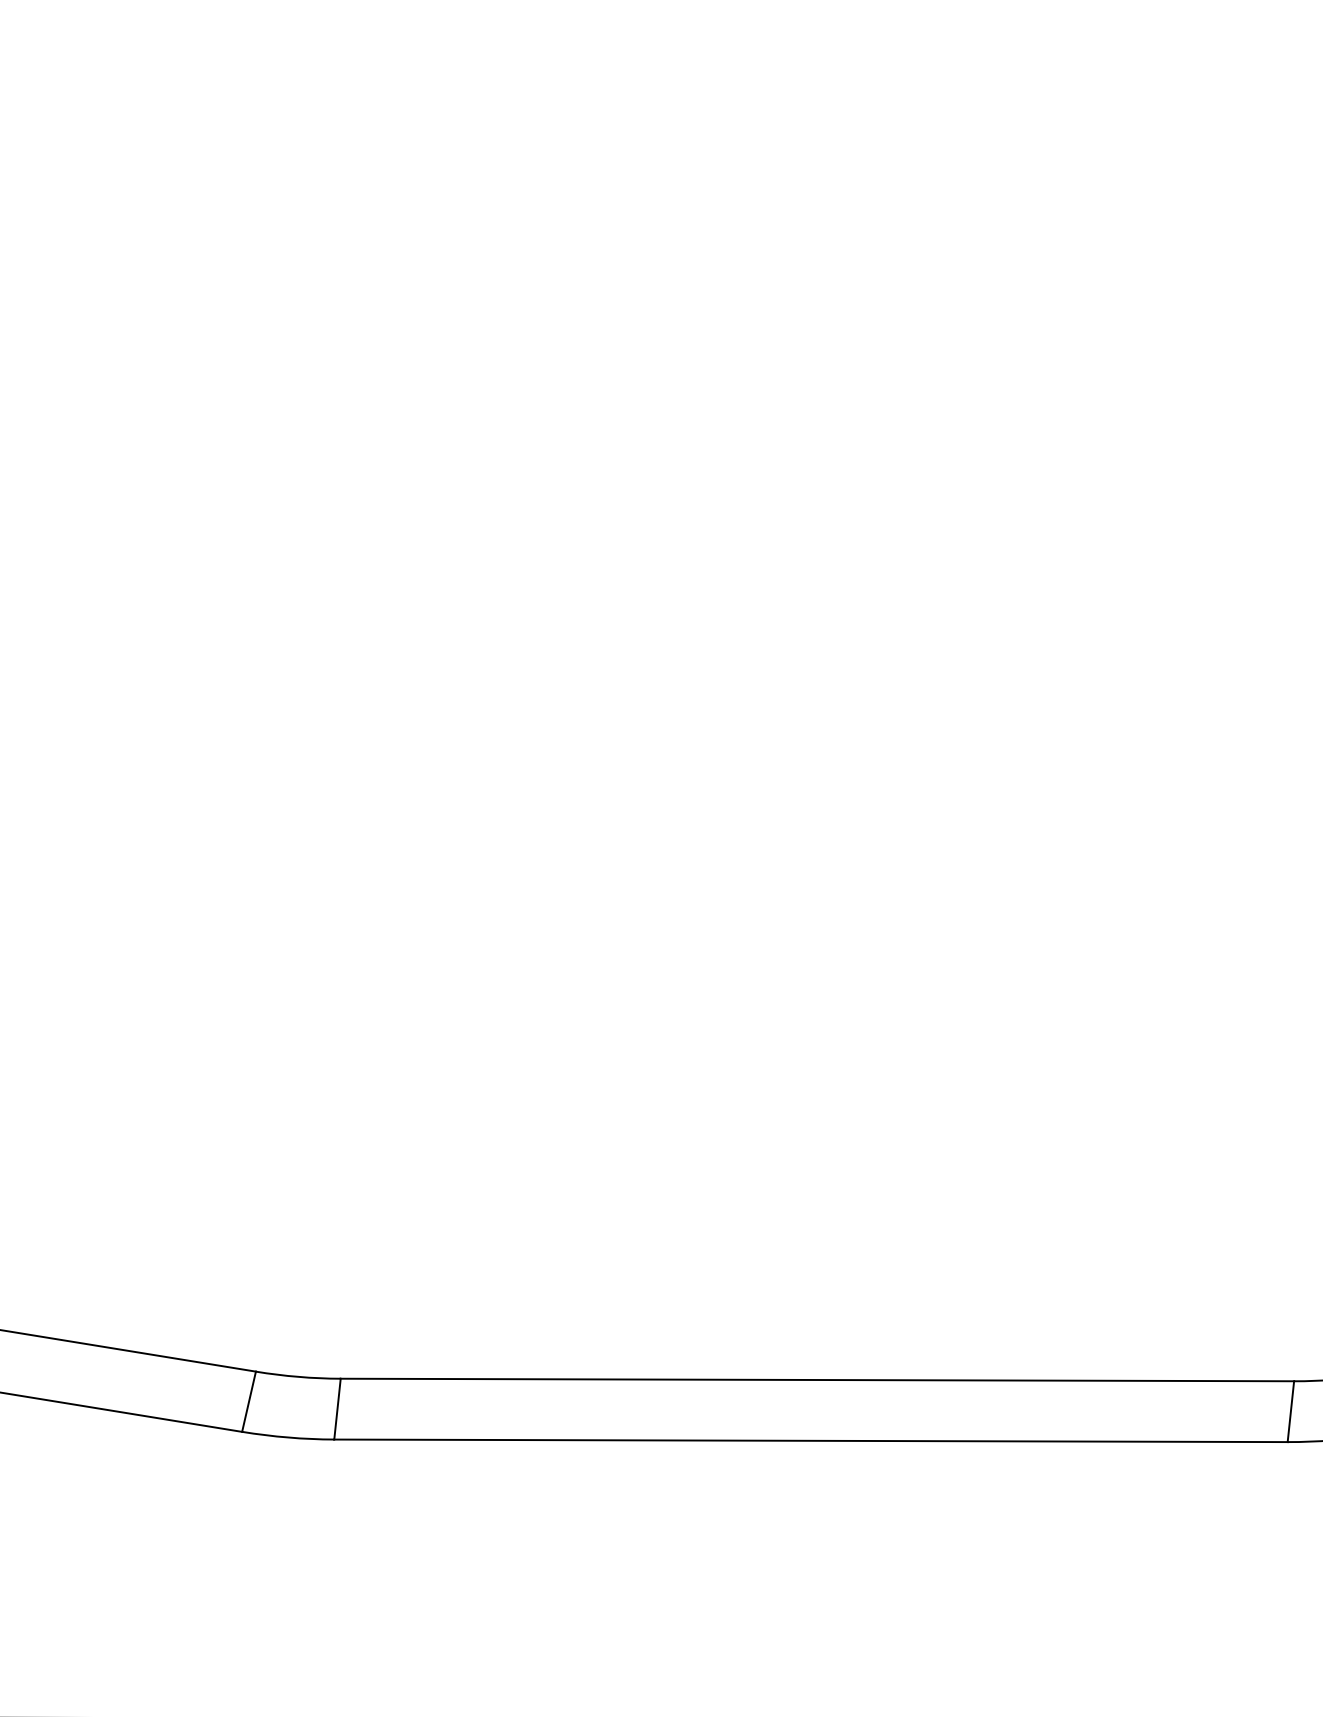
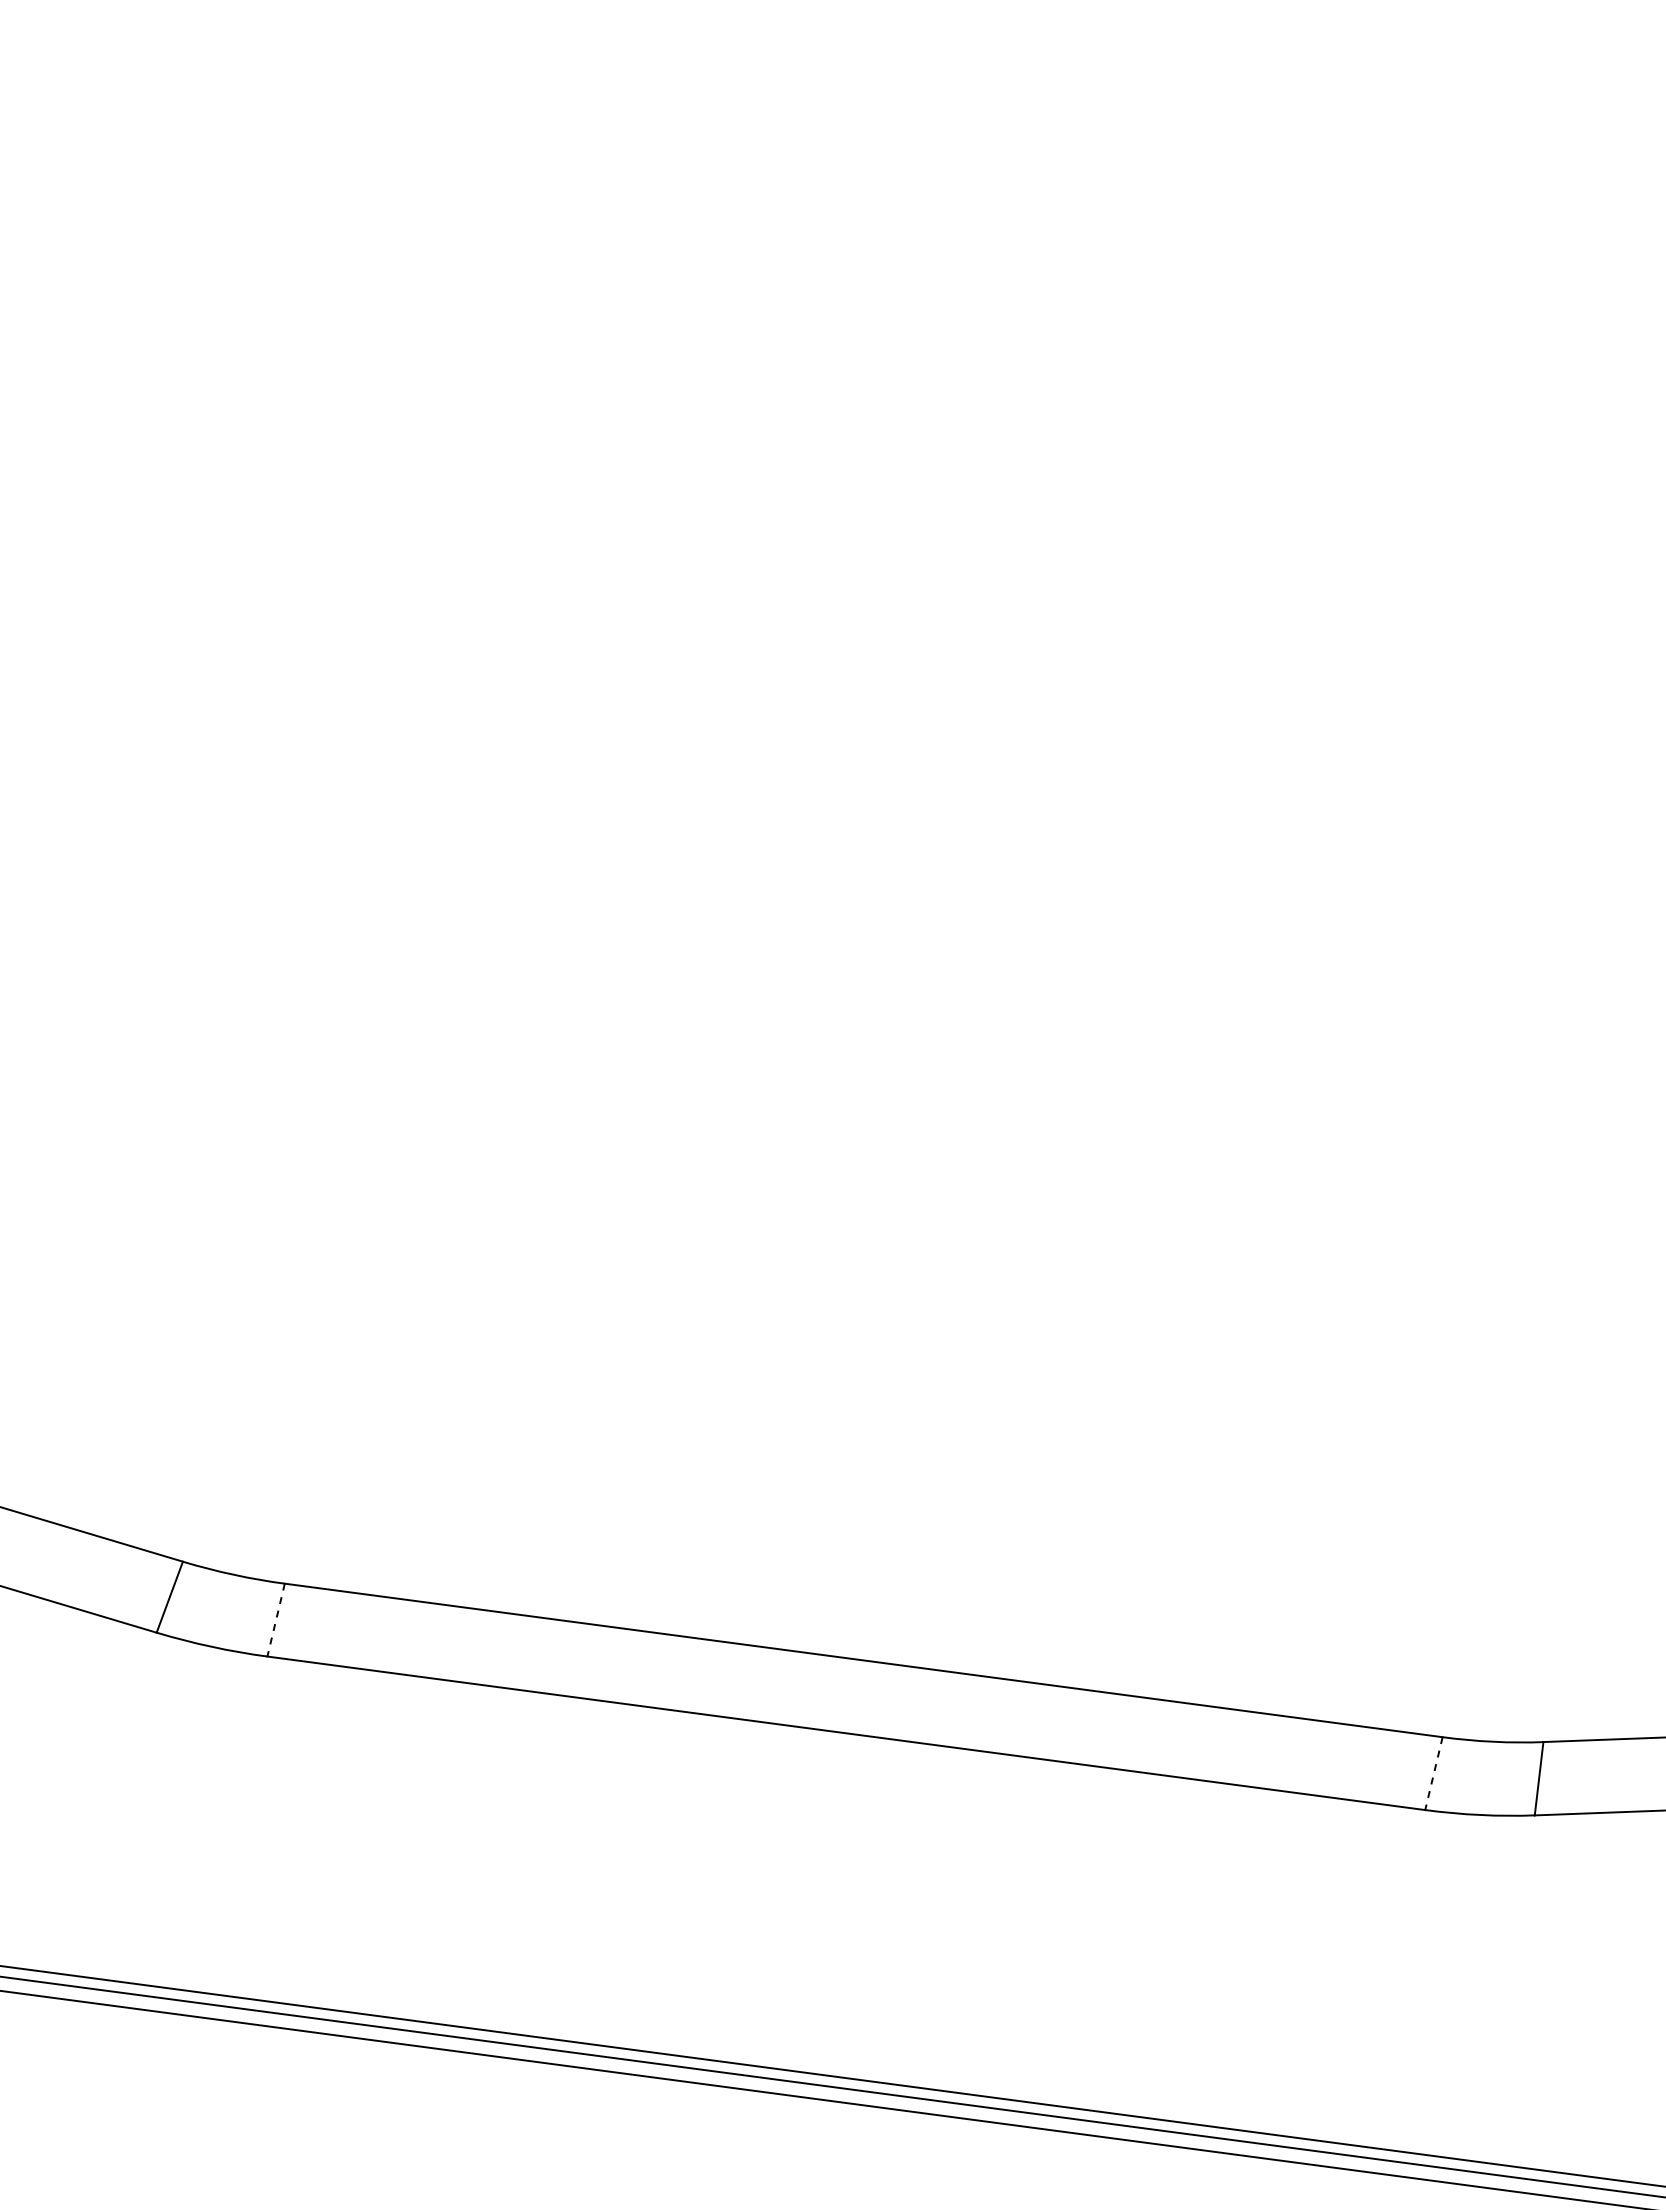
line: (337, 1409) -> (276, 1620), solid -> dashed
line: (1290, 1412) -> (1433, 1774), solid -> dashed

